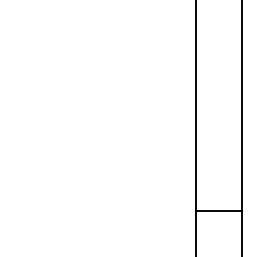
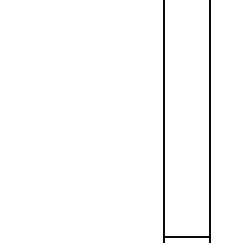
line: (218, 210) -> (186, 237), moved

